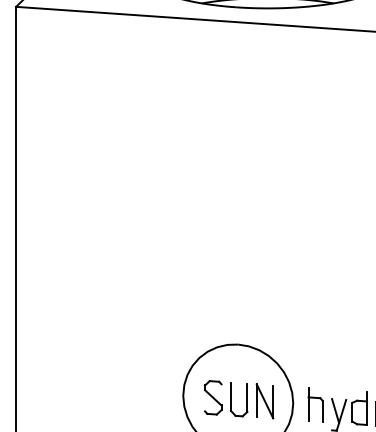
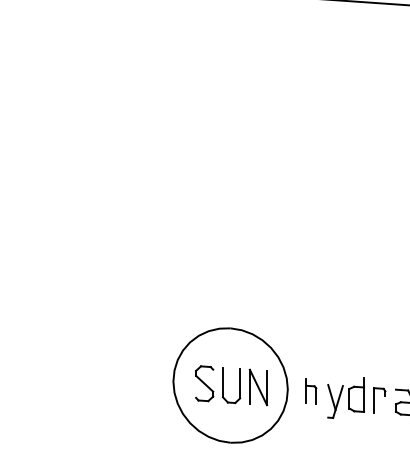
part: (315, 405) -> (310, 391), size x0.7

